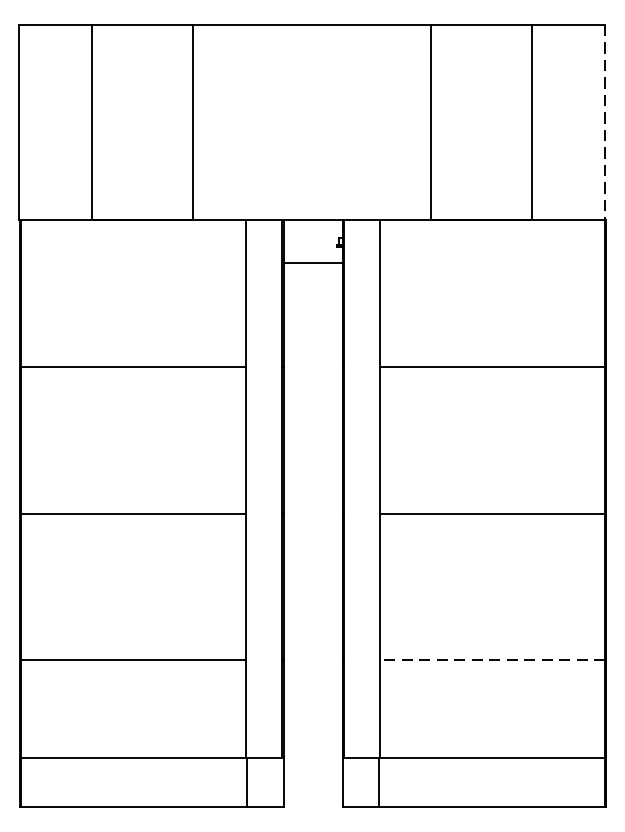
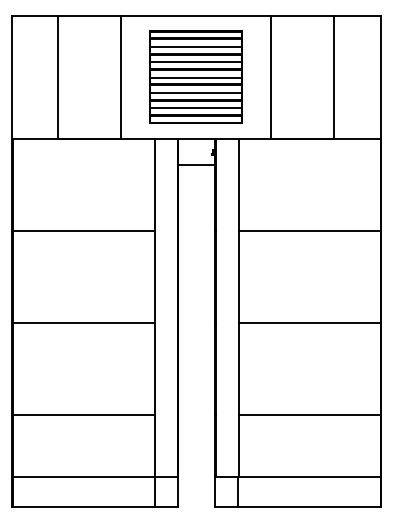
part: (310, 121) -> (195, 76), added
line: (605, 123) -> (380, 77), dashed -> solid
line: (492, 660) -> (309, 415), dashed -> solid

